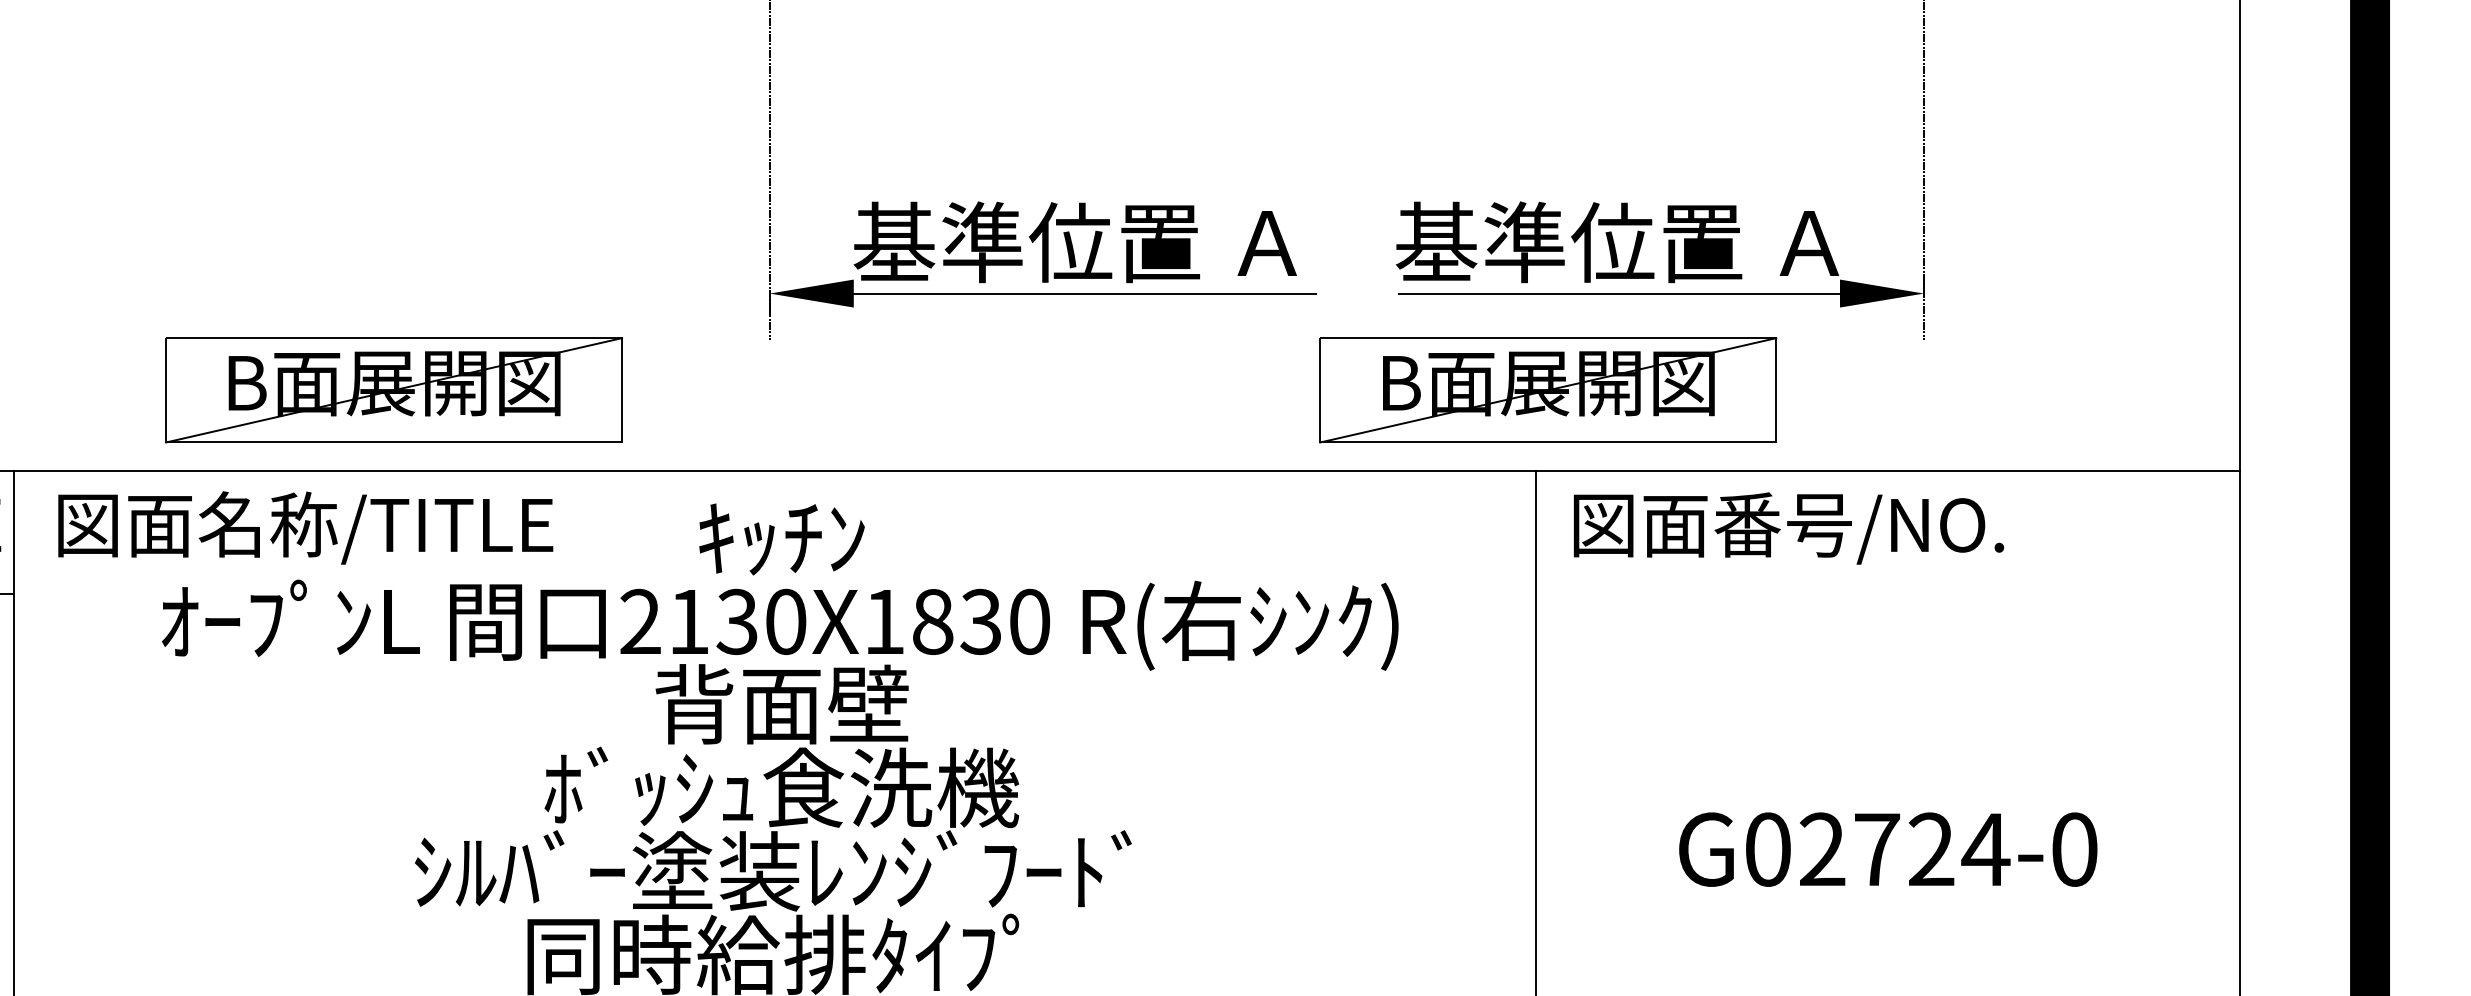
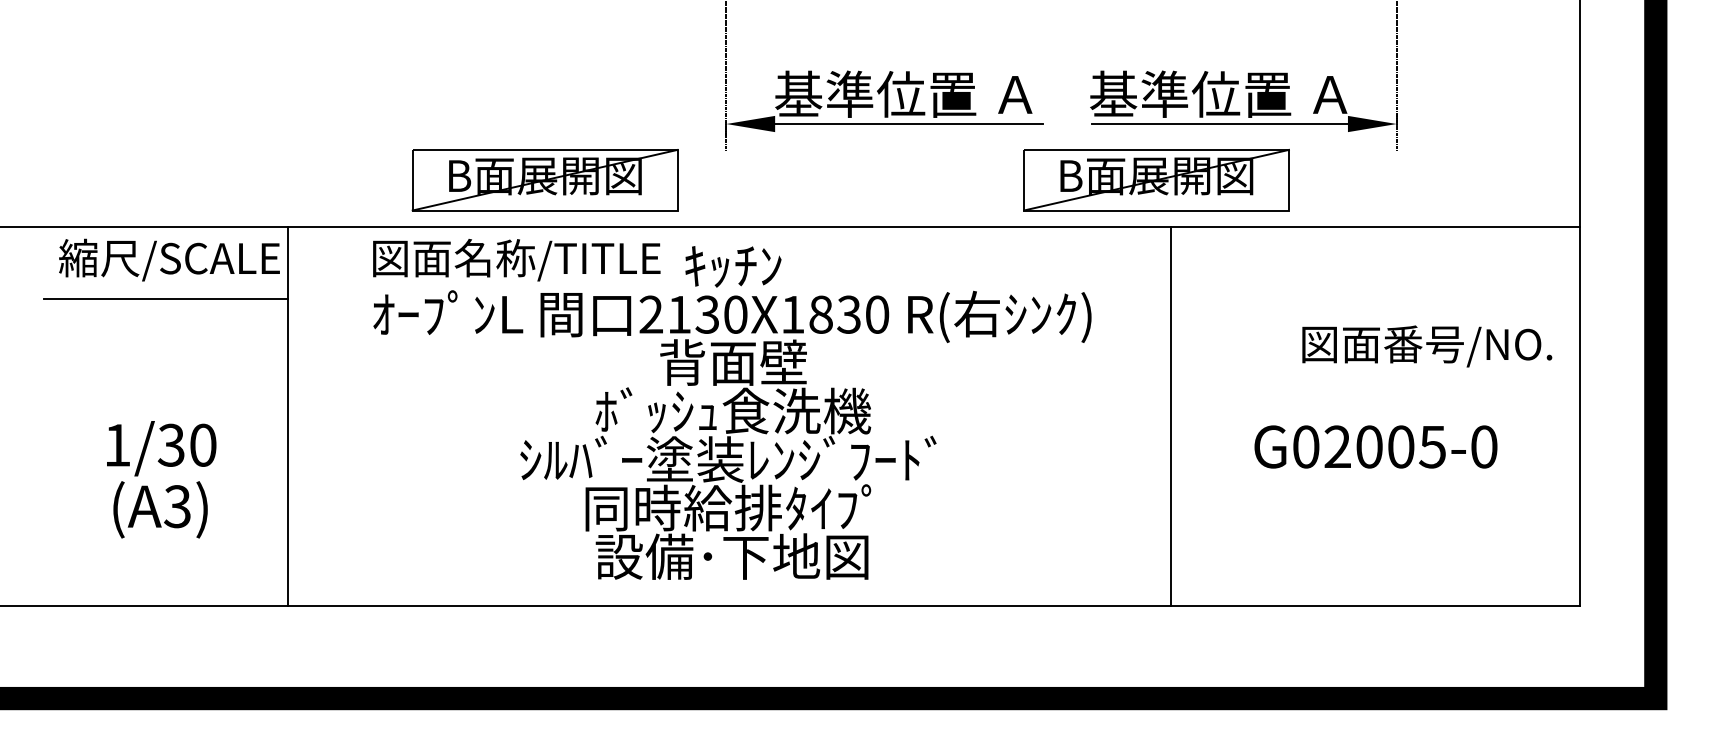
part: (393, 390) -> (544, 180), moved
part: (1548, 390) -> (1156, 180), moved
text: (305, 528) -> (516, 260), moved
text: (1789, 528) -> (1427, 346), moved
text: (1932, 848) -> (1401, 446), G02724-0 -> G02005-0

